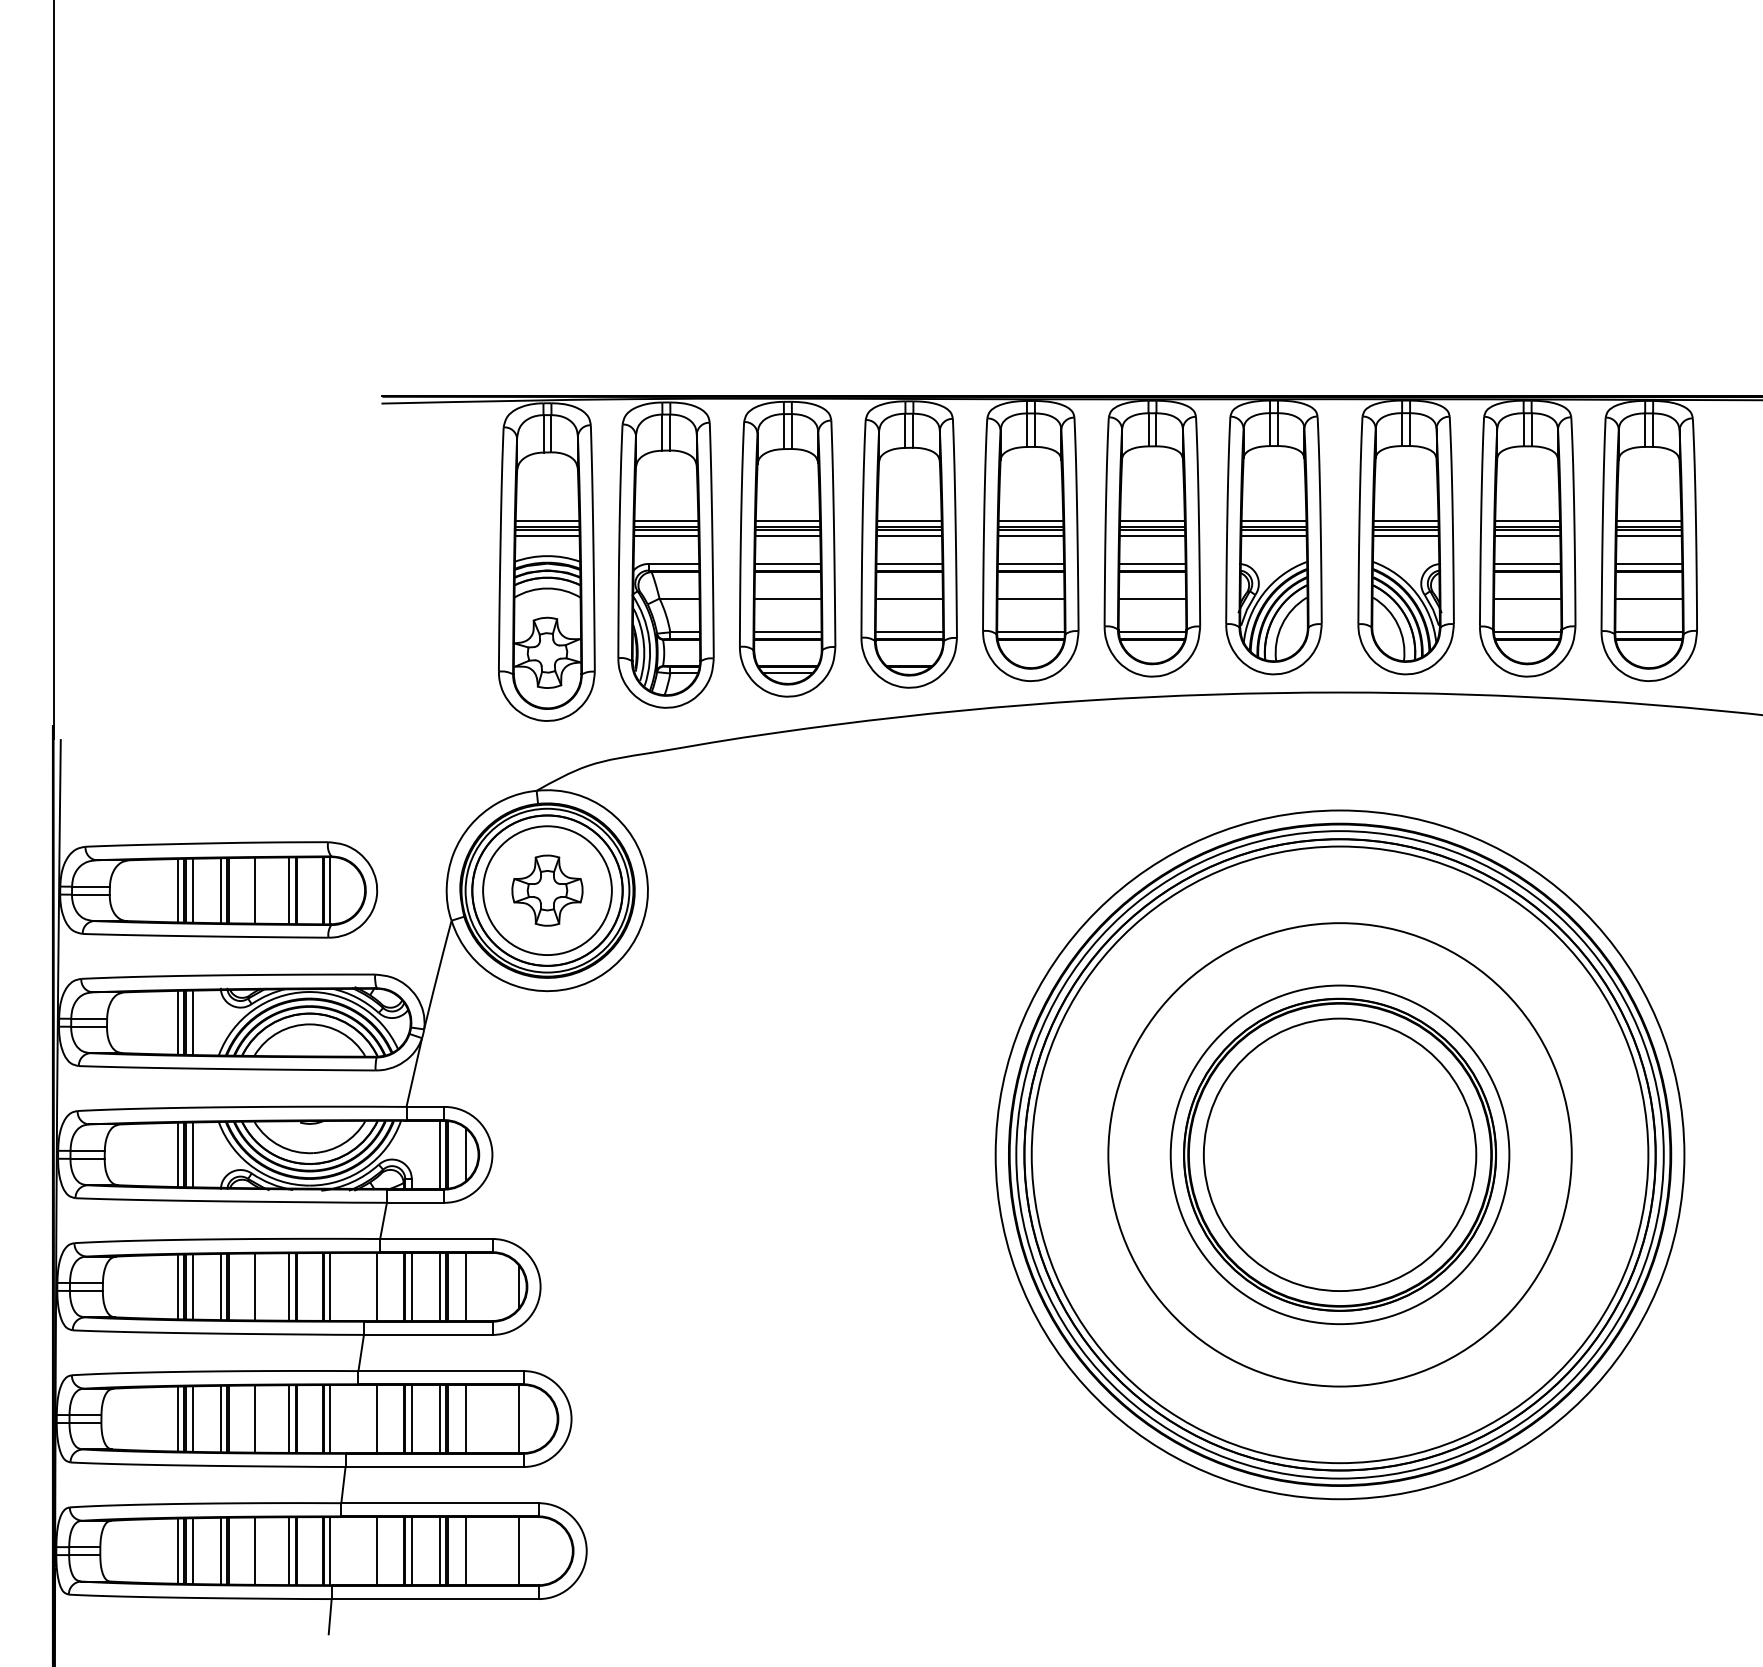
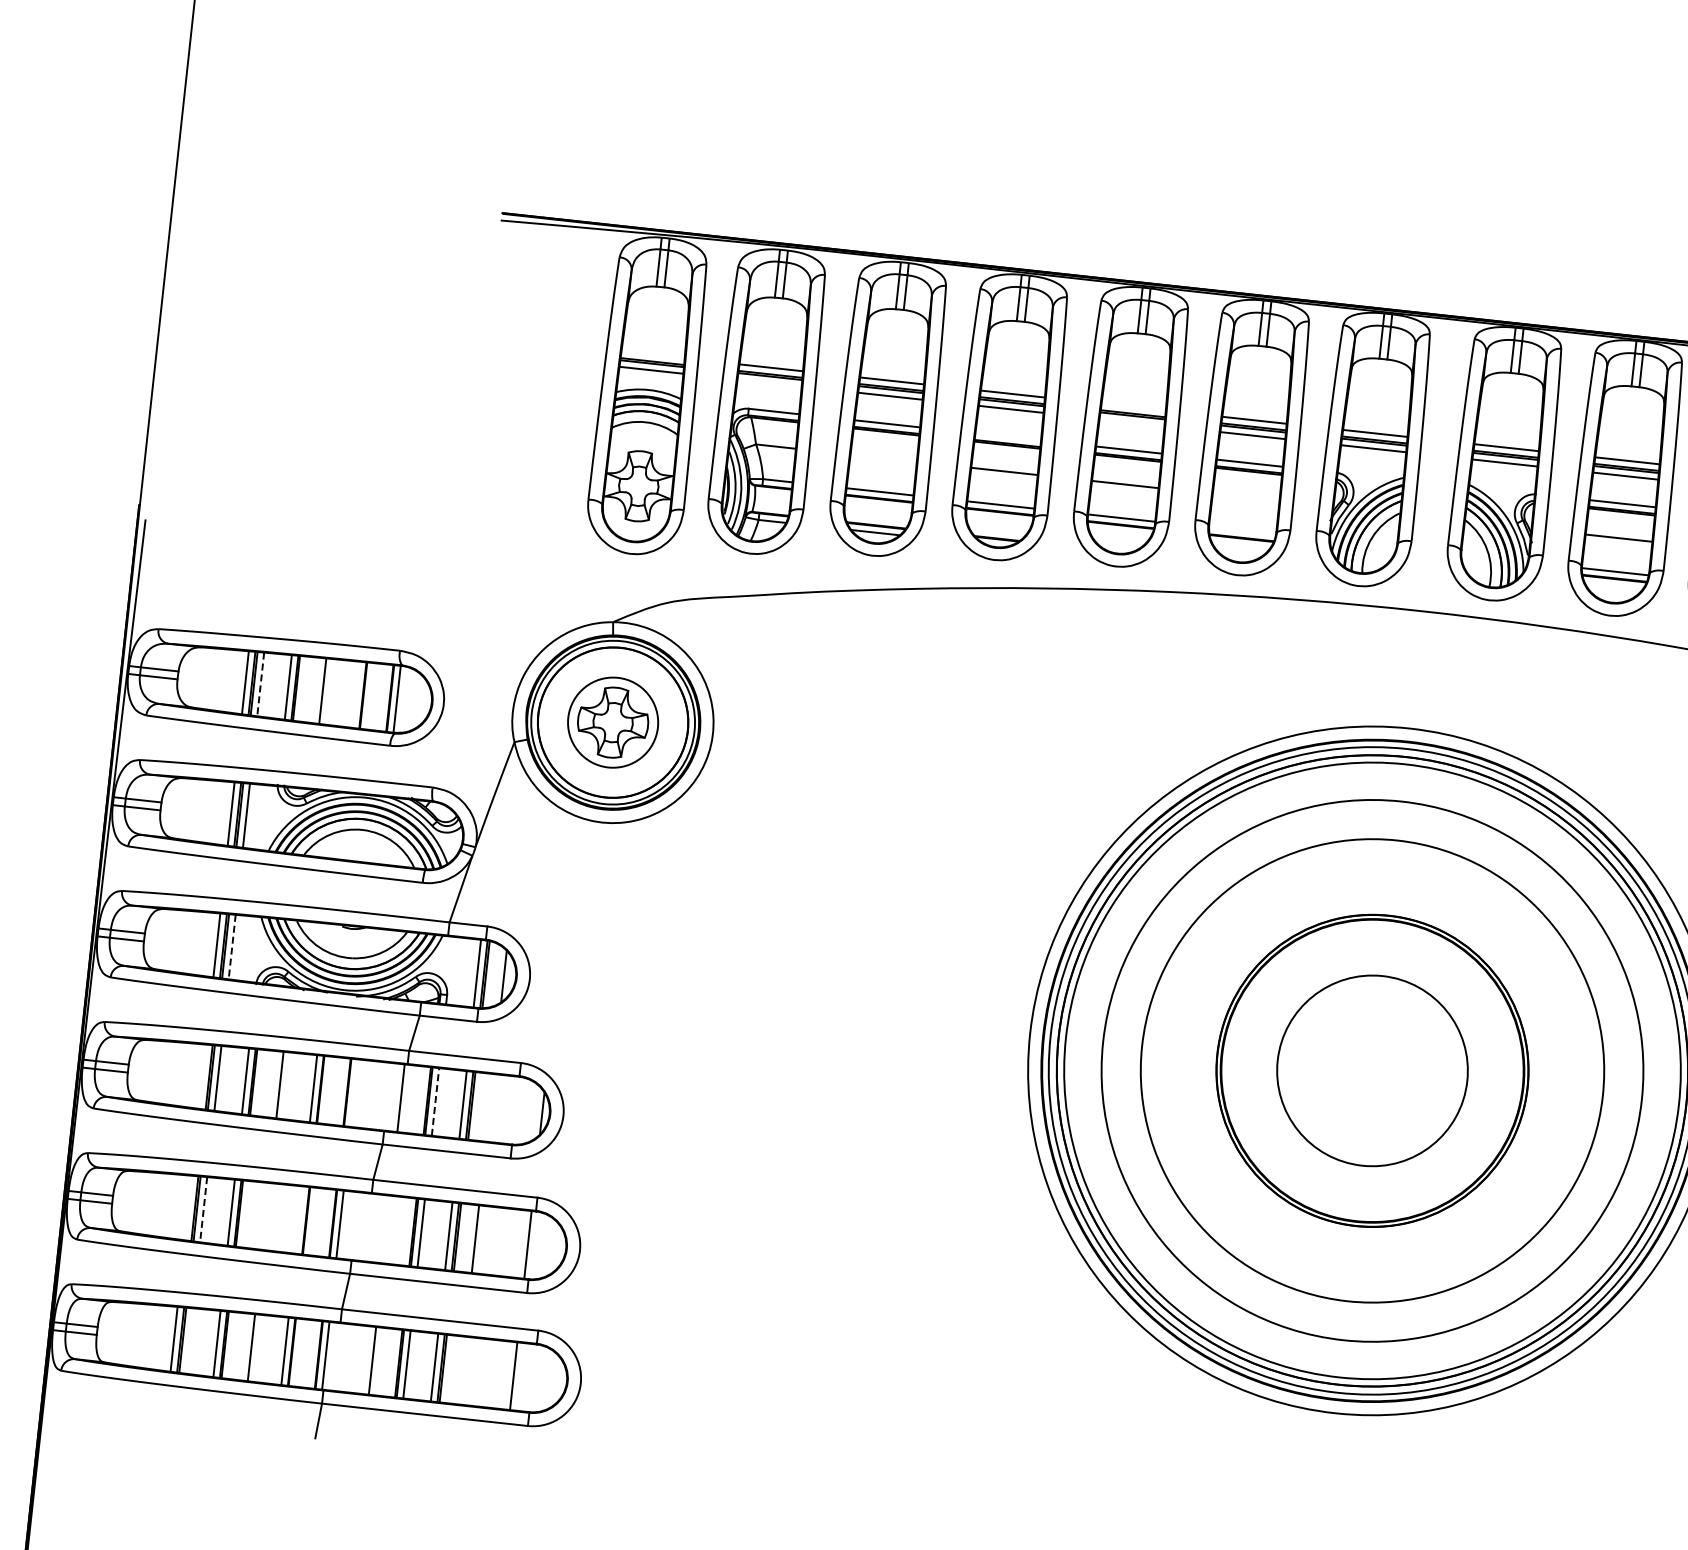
line: (547, 520) -> (653, 354), removed
line: (1030, 520) -> (1133, 406), removed
line: (666, 536) -> (769, 383), removed
line: (1030, 536) -> (1131, 422), removed
line: (909, 563) -> (1008, 436), removed
line: (787, 598) -> (883, 458), removed
line: (1152, 598) -> (1246, 497), removed
line: (1152, 632) -> (1242, 531), removed
line: (289, 890) -> (356, 694), removed
circle: (547, 890) -> (613, 722), size x0.7
line: (193, 891) -> (261, 685), solid -> dashed
circle: (1339, 1154) -> (1371, 1070), size x0.7
circle: (1339, 1154) -> (1371, 1070), size x1.6
line: (193, 1155) -> (232, 947), solid -> dashed
line: (177, 1286) -> (202, 1076), removed
line: (330, 1286) -> (354, 1092), removed
line: (411, 1286) -> (435, 1101), solid -> dashed
line: (466, 1286) -> (489, 1107), removed
line: (177, 1418) -> (188, 1207), removed
line: (255, 1418) -> (265, 1215), removed
line: (289, 1418) -> (299, 1219), removed
line: (193, 1419) -> (204, 1210), solid -> dashed
line: (377, 1419) -> (387, 1230), removed
line: (193, 1551) -> (189, 1341), removed
line: (466, 1551) -> (461, 1370), removed

